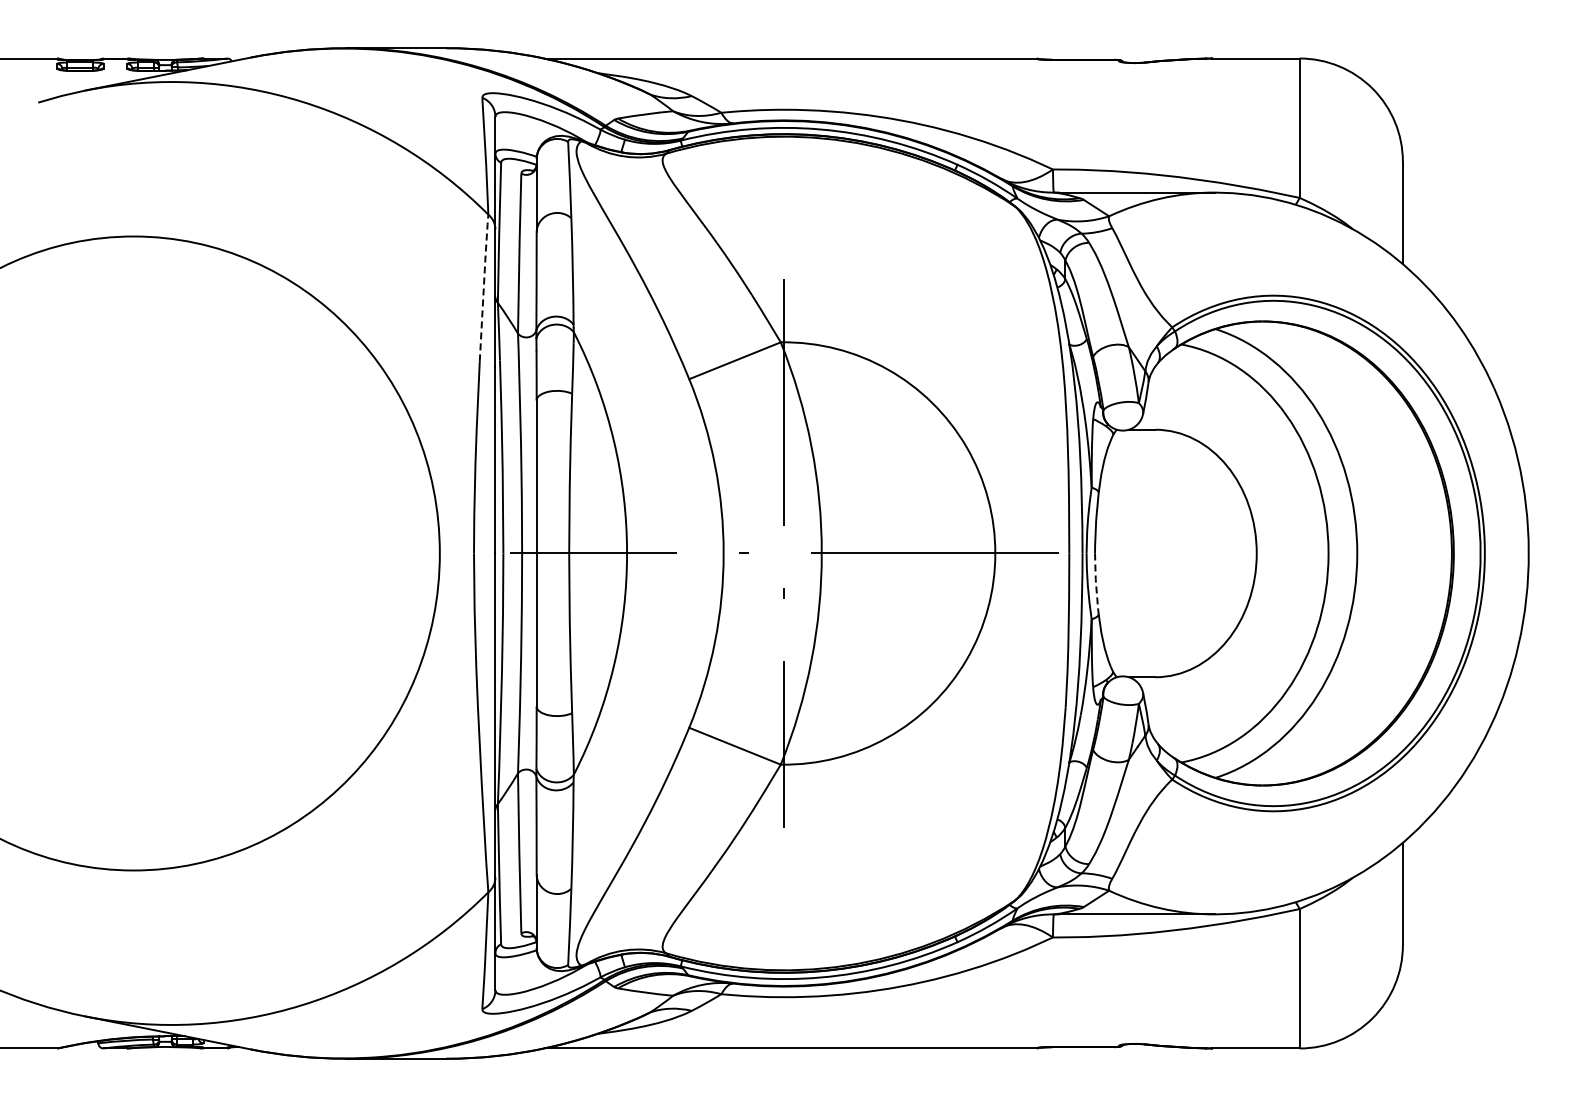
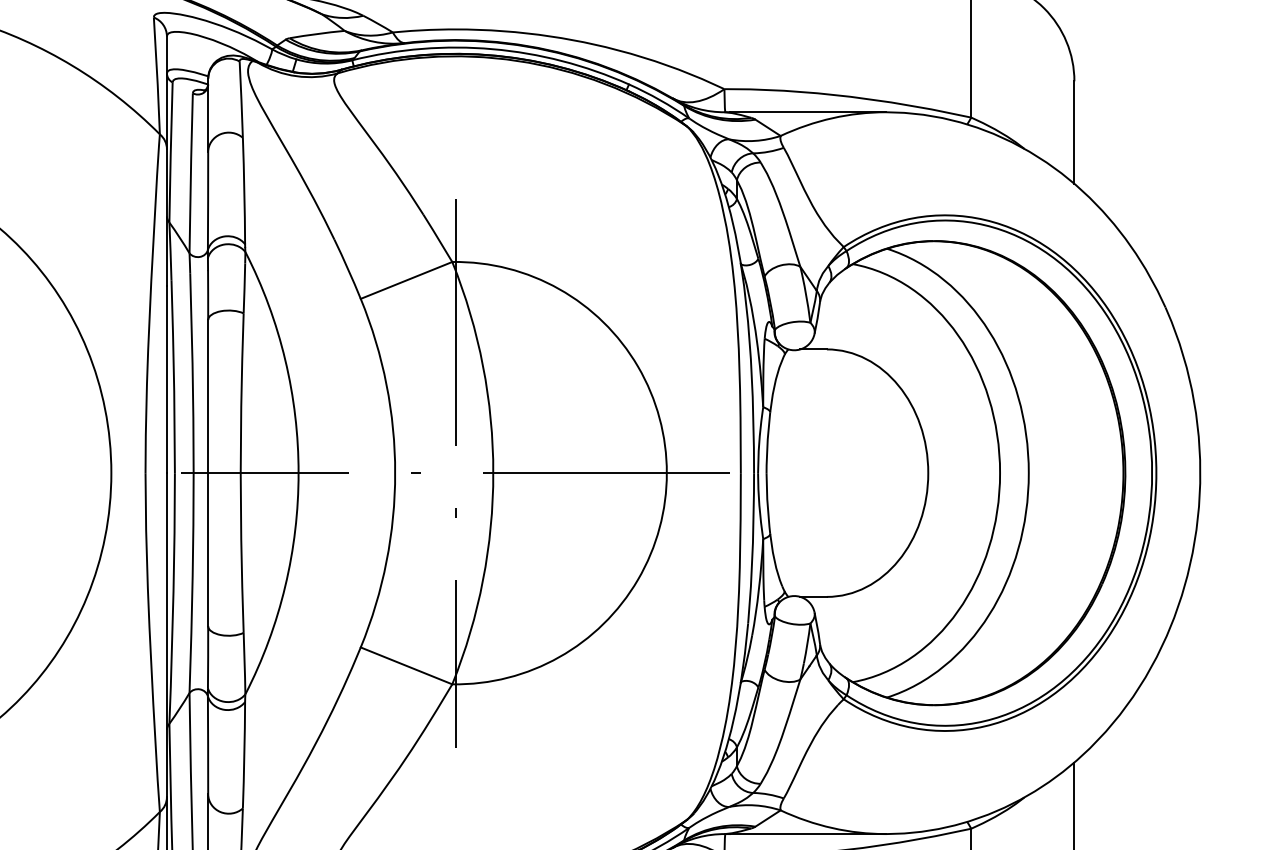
line: (483, 286) -> (155, 206), dashed -> solid
line: (1096, 584) -> (768, 504), dashed -> solid

